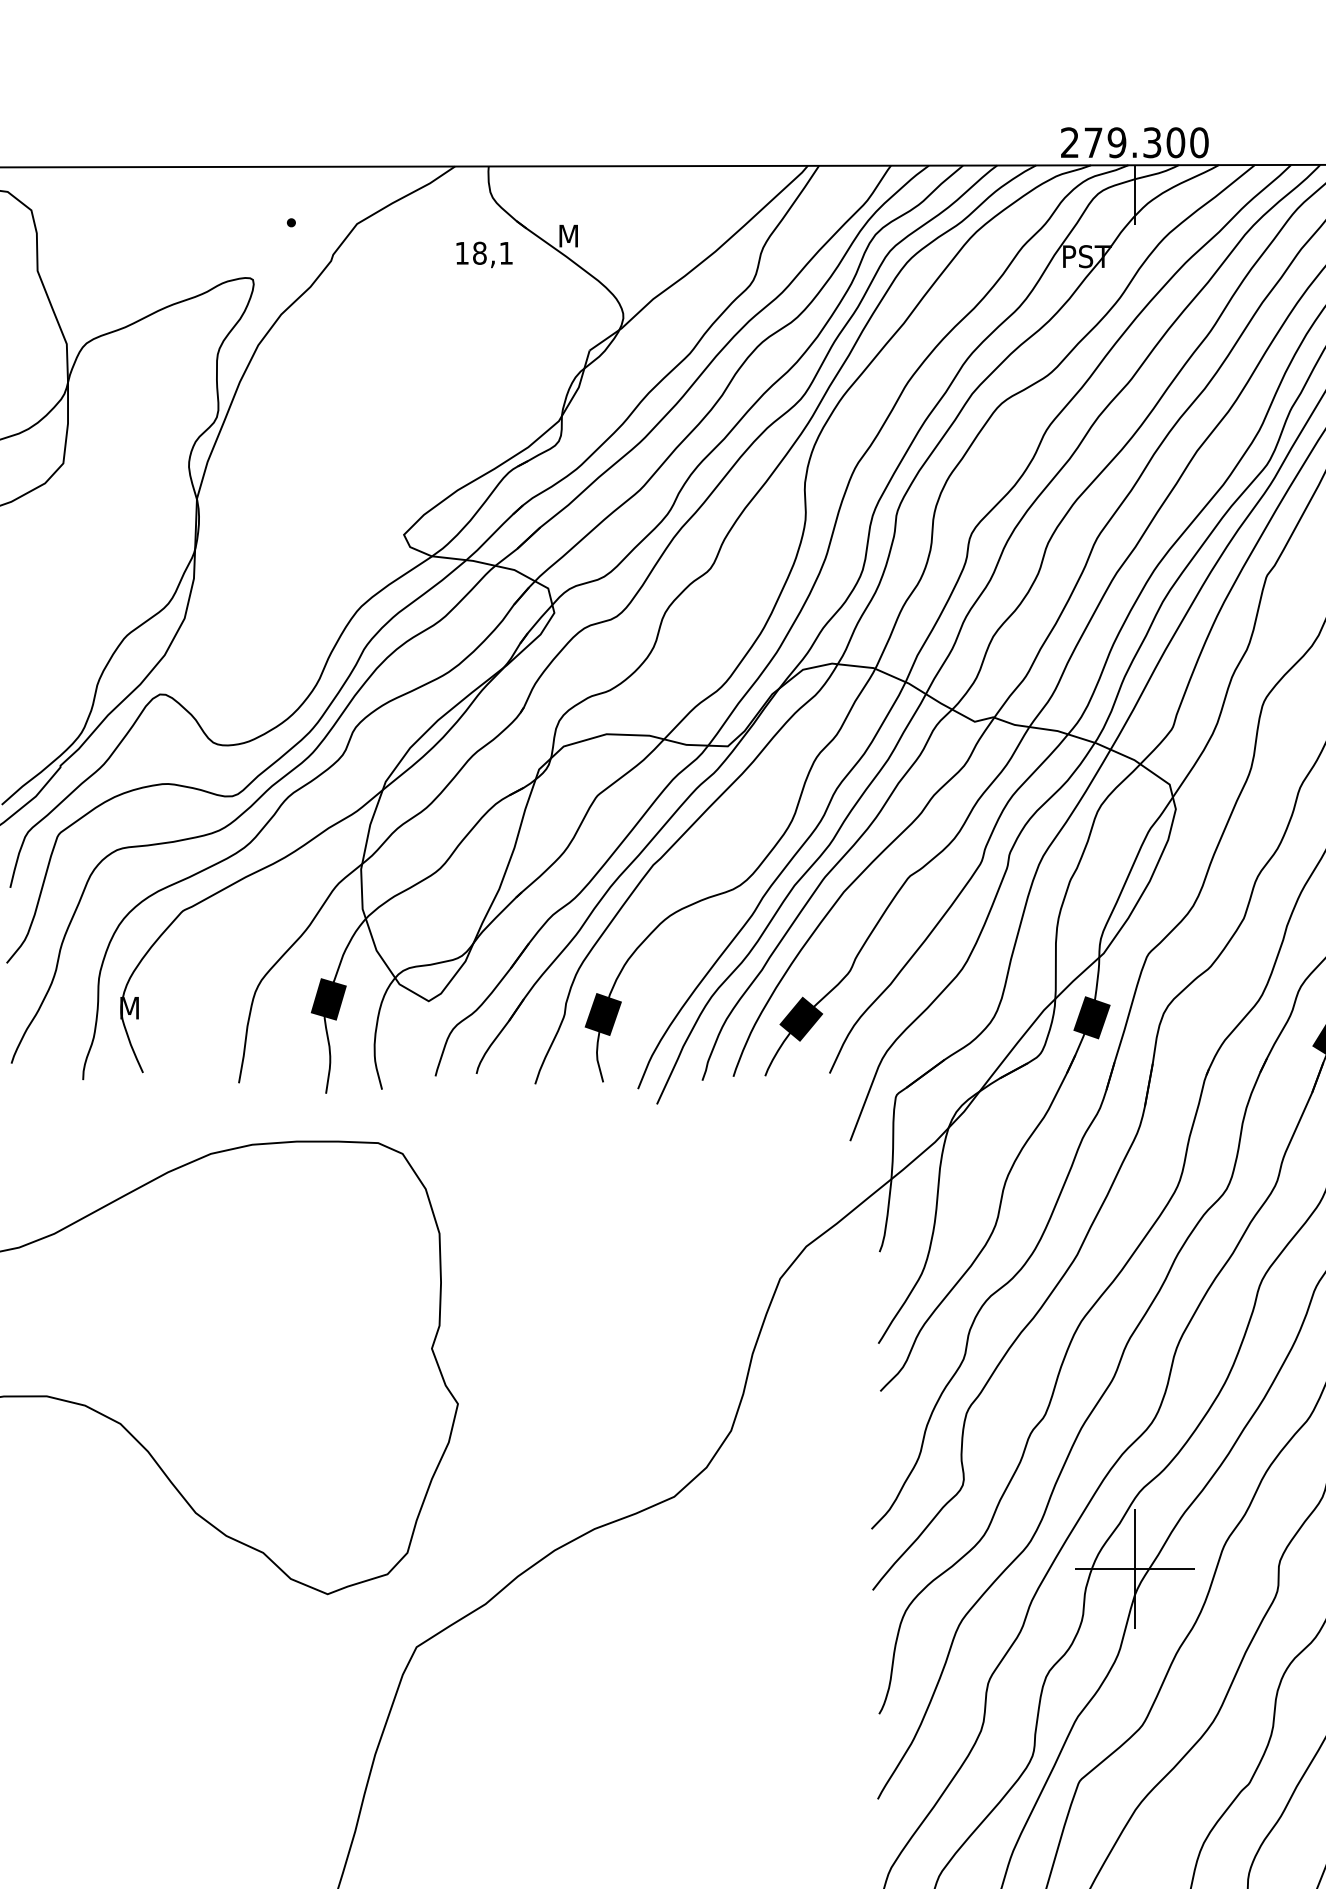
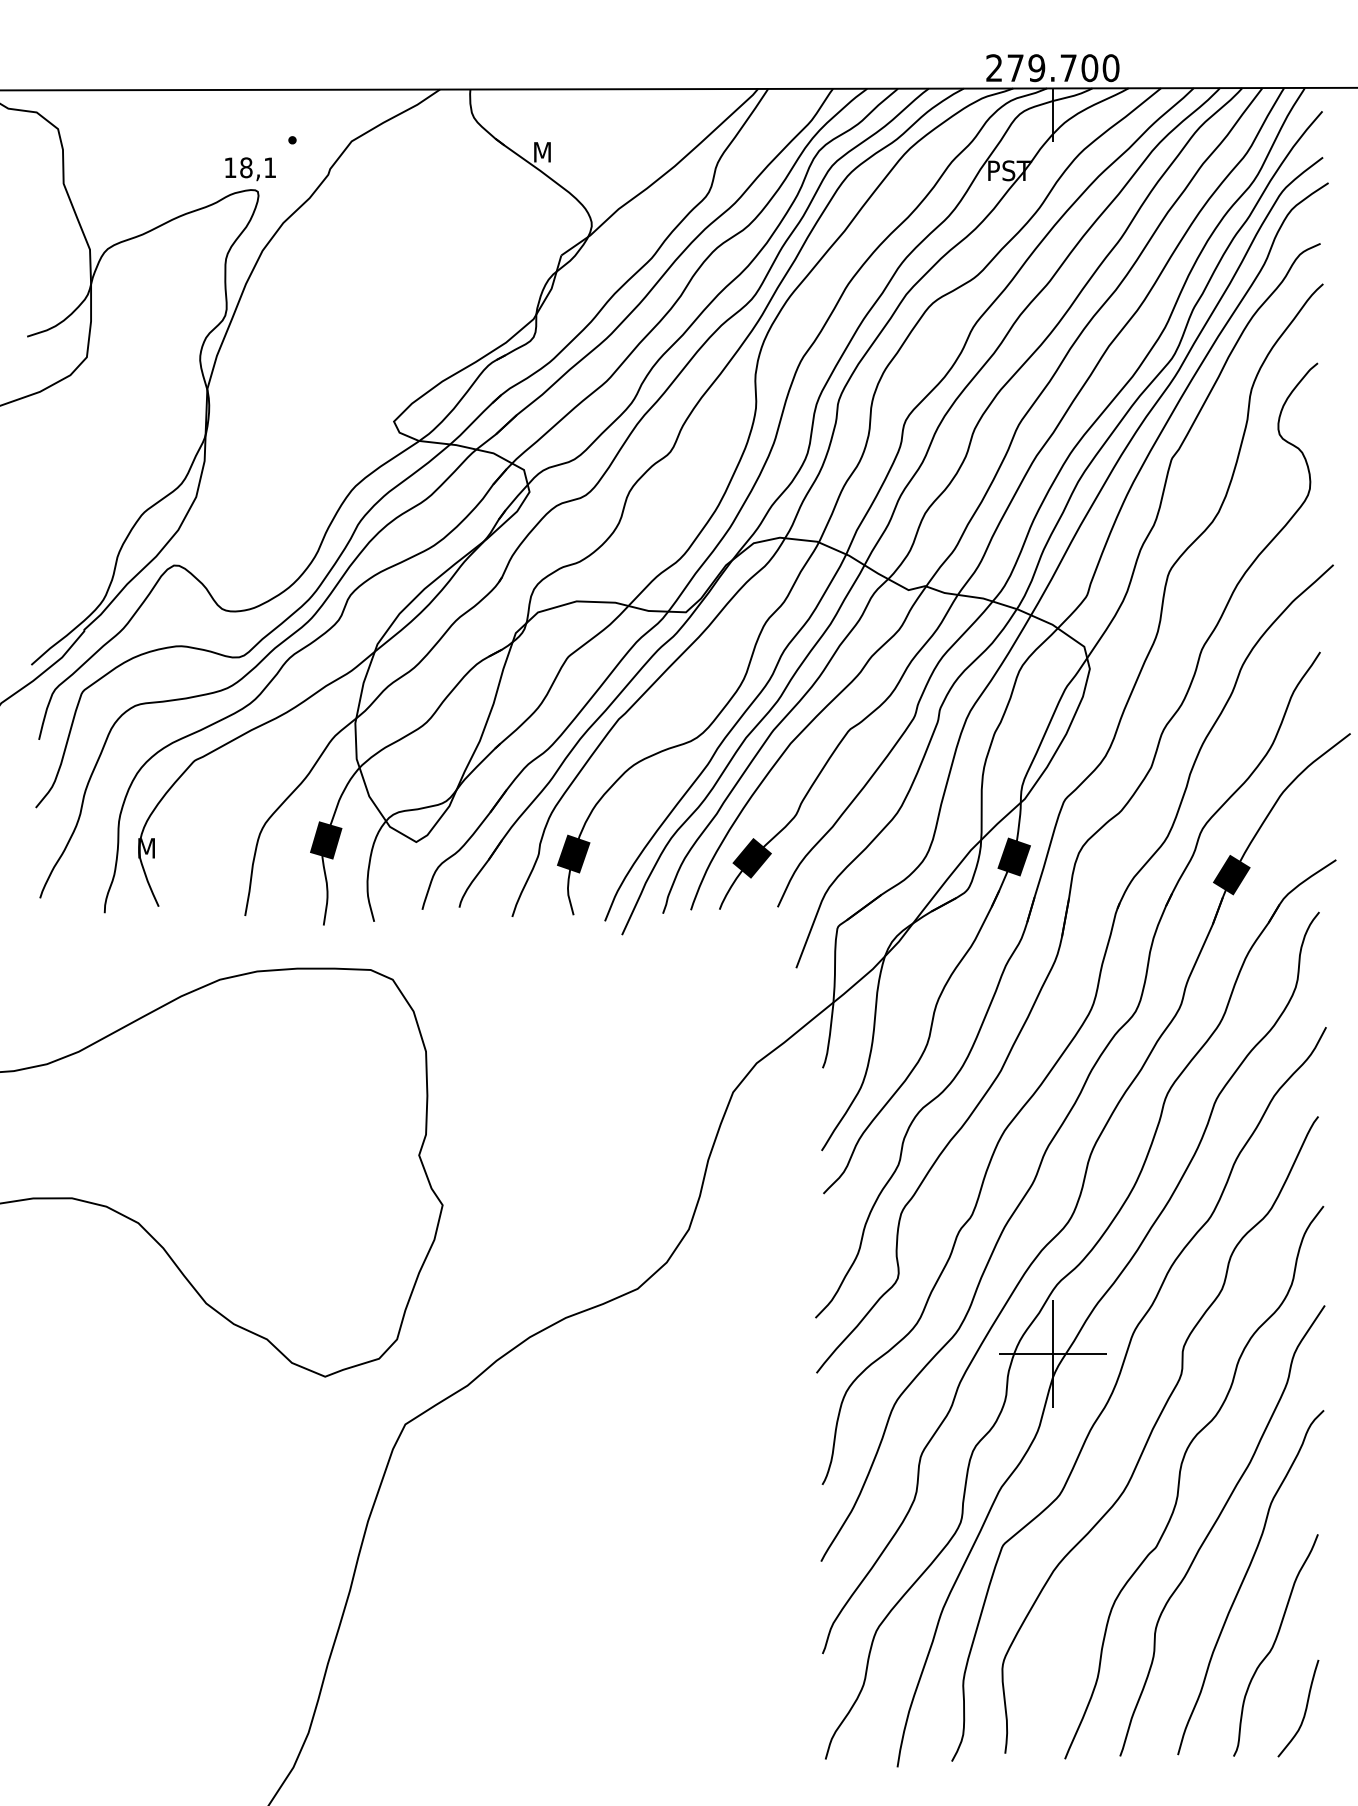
text: (1152, 143) -> (1068, 68), 279.300 -> 279.700
text: (484, 255) -> (250, 169), moved

